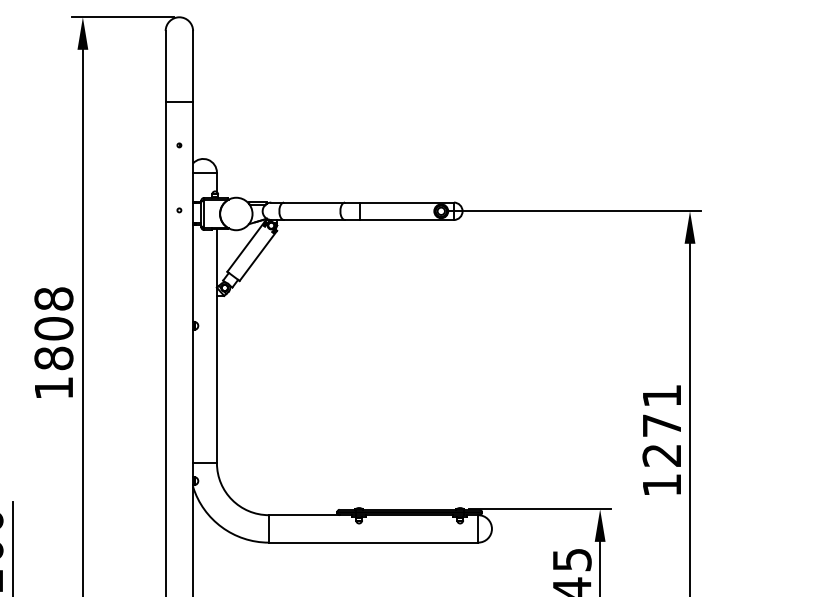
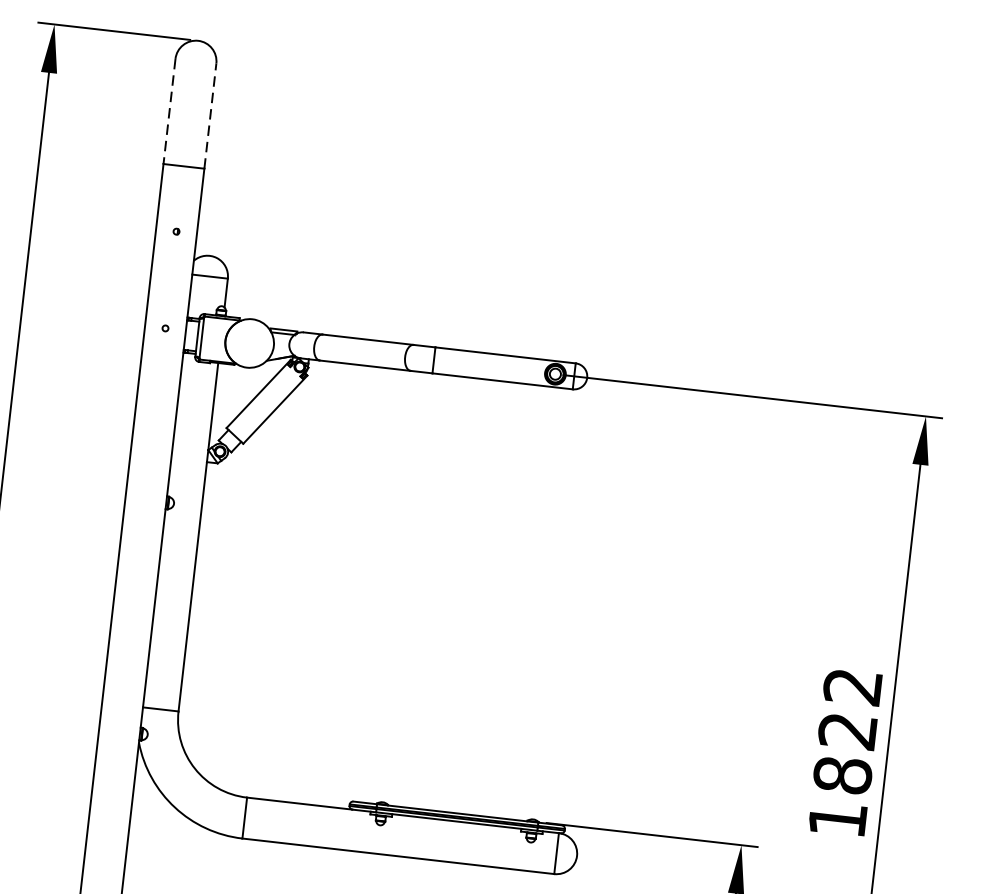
line: (193, 65) -> (211, 115), solid -> dashed
line: (165, 66) -> (169, 111), solid -> dashed
text: (661, 426) -> (846, 732), 1271 -> 1822

